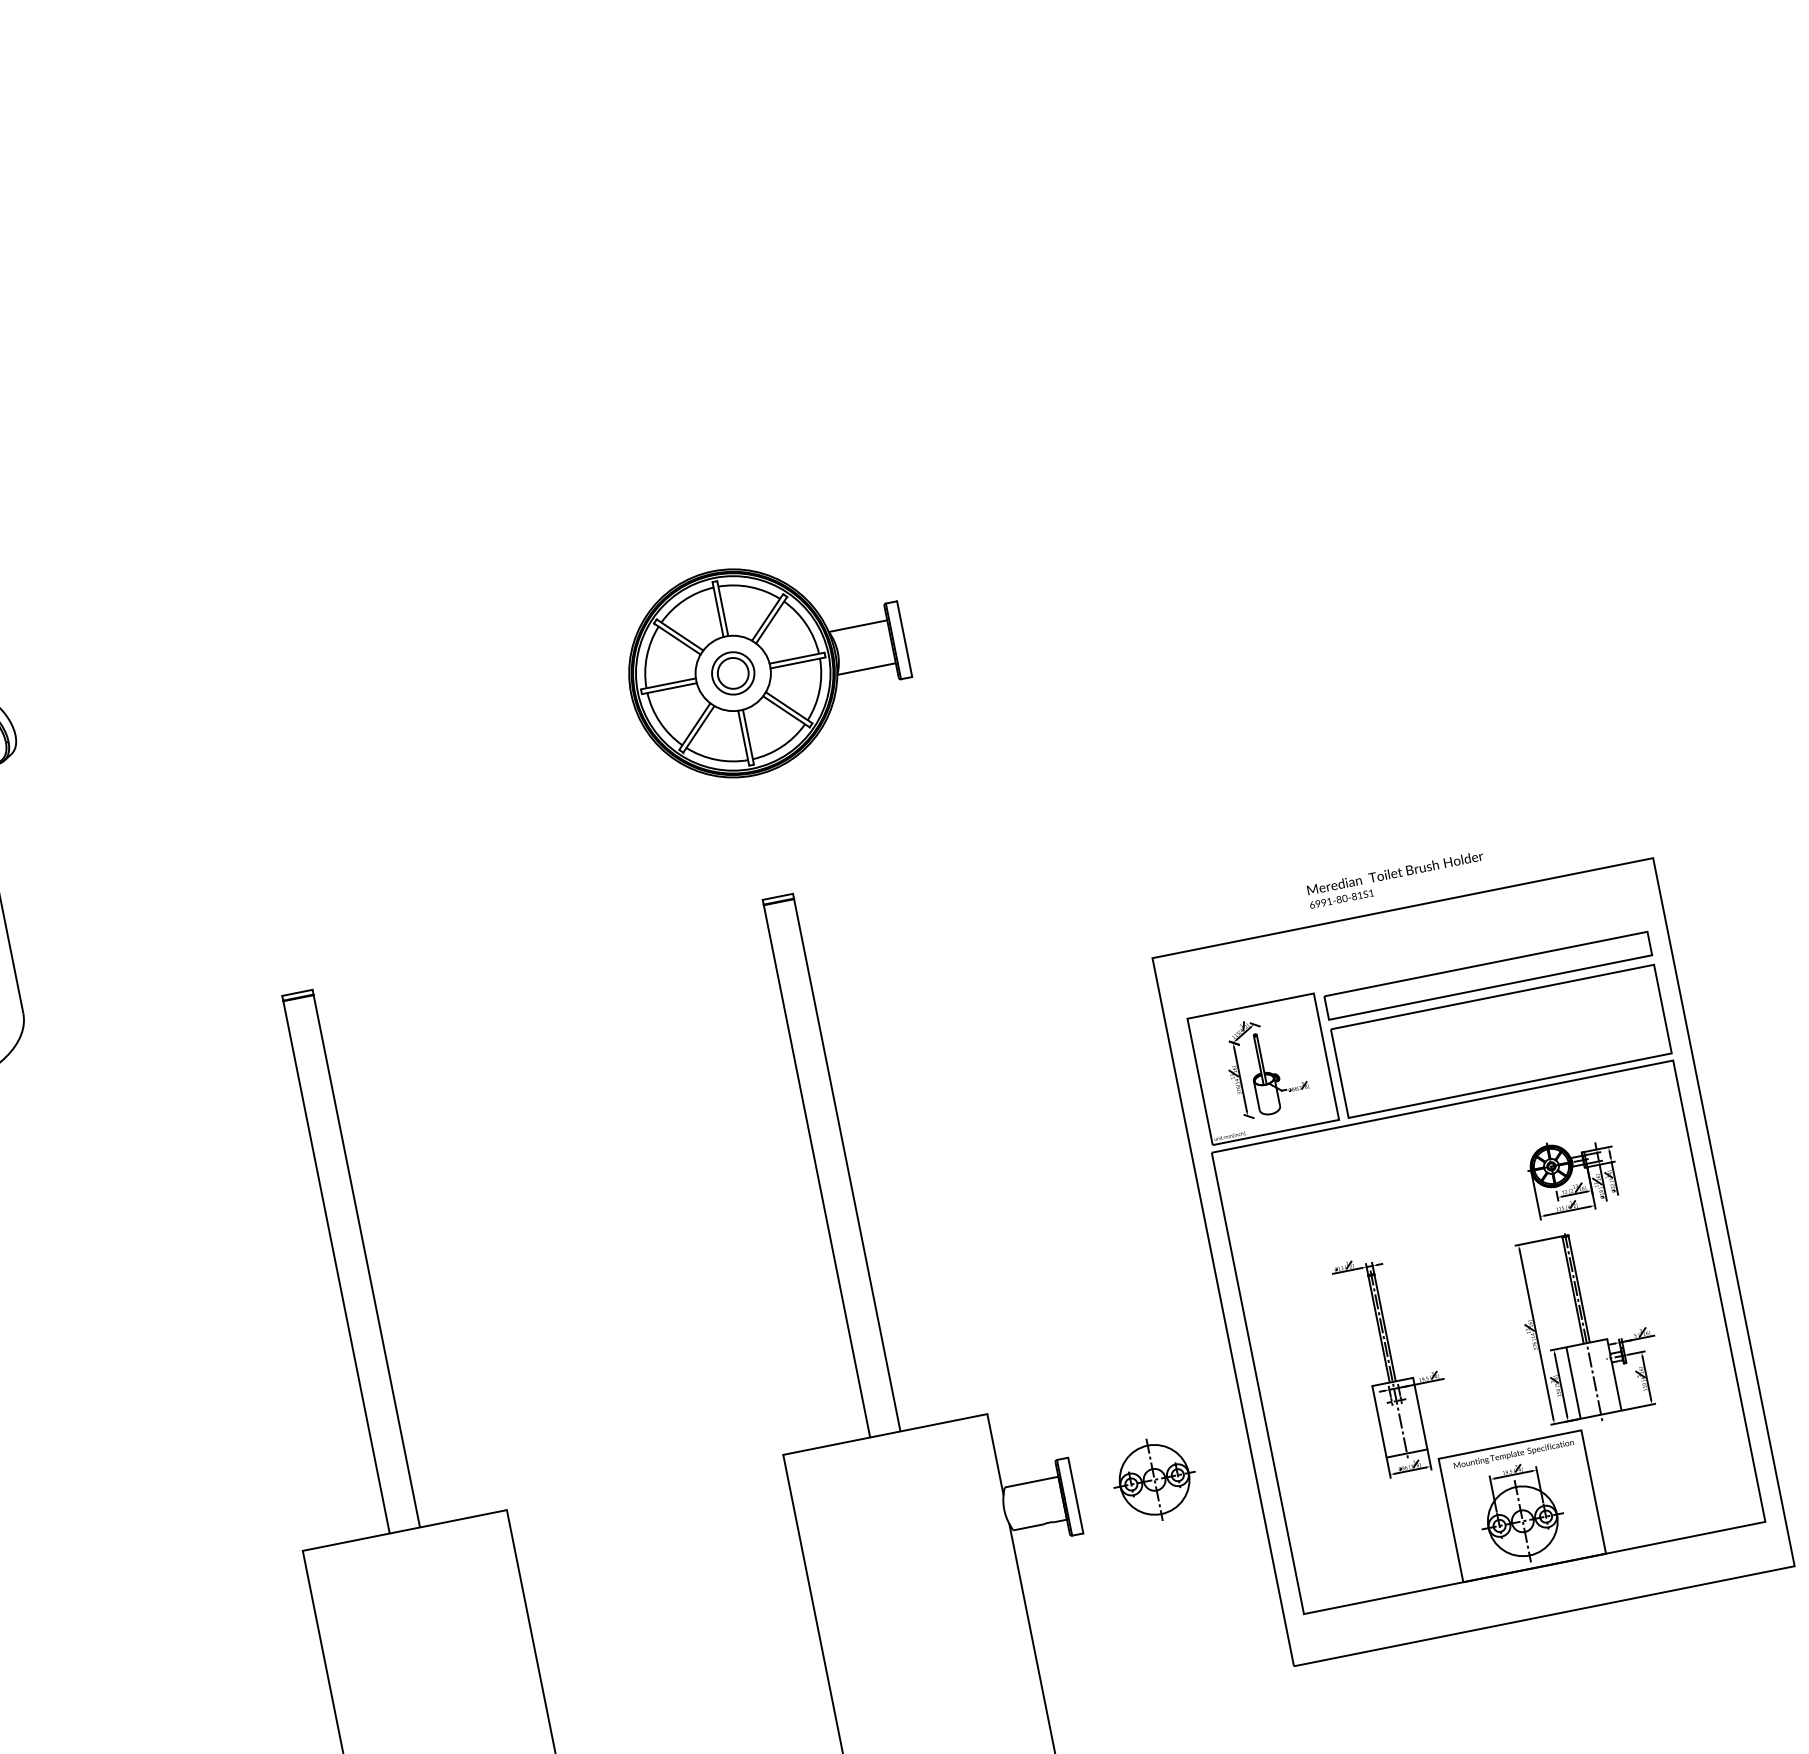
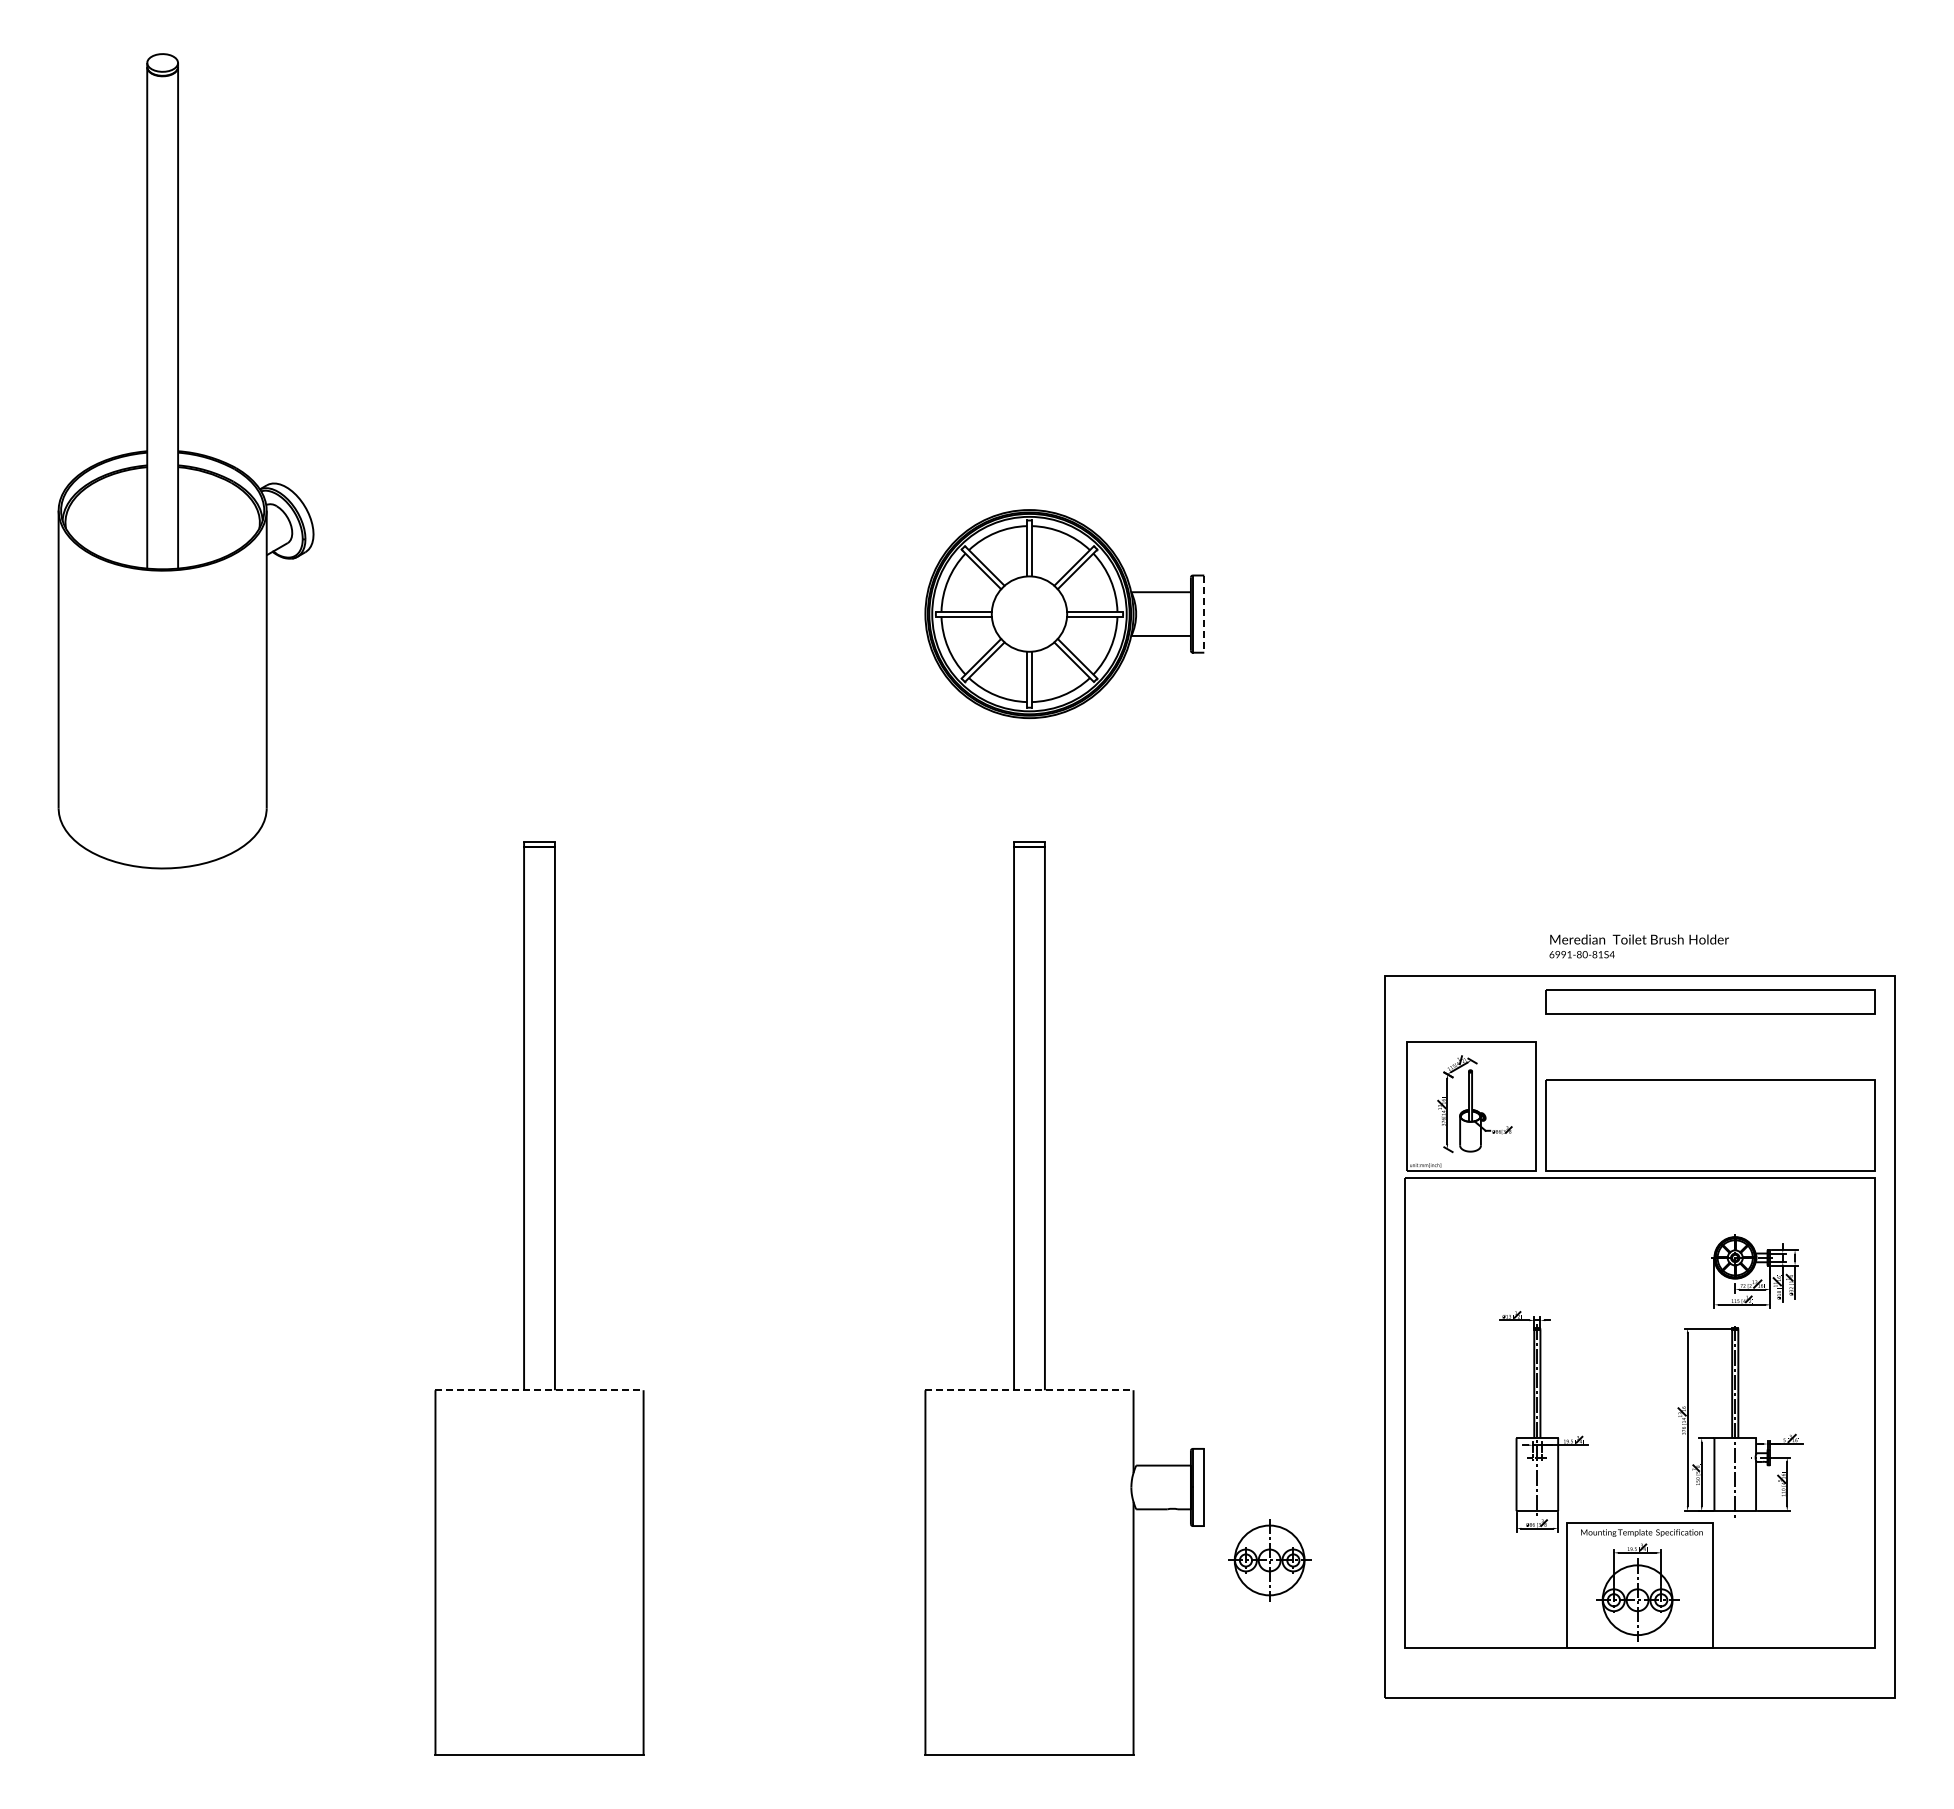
line: (904, 639) -> (1204, 614), solid -> dashed
part: (733, 673) -> (1029, 614), removed
text: (1370, 893) -> (1611, 954), 6991-80-81S1 -> 6991-80-81S4
part: (1488, 975) -> (1710, 1001), moved
line: (885, 1434) -> (1029, 1390), solid -> dashed
part: (1154, 1479) -> (1269, 1560), moved
line: (405, 1530) -> (540, 1390), solid -> dashed

